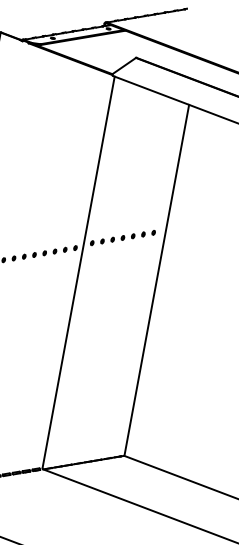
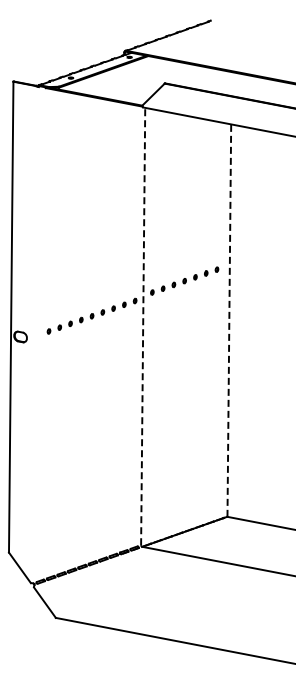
line: (78, 272) -> (143, 326), solid -> dashed
line: (156, 280) -> (229, 320), solid -> dashed

